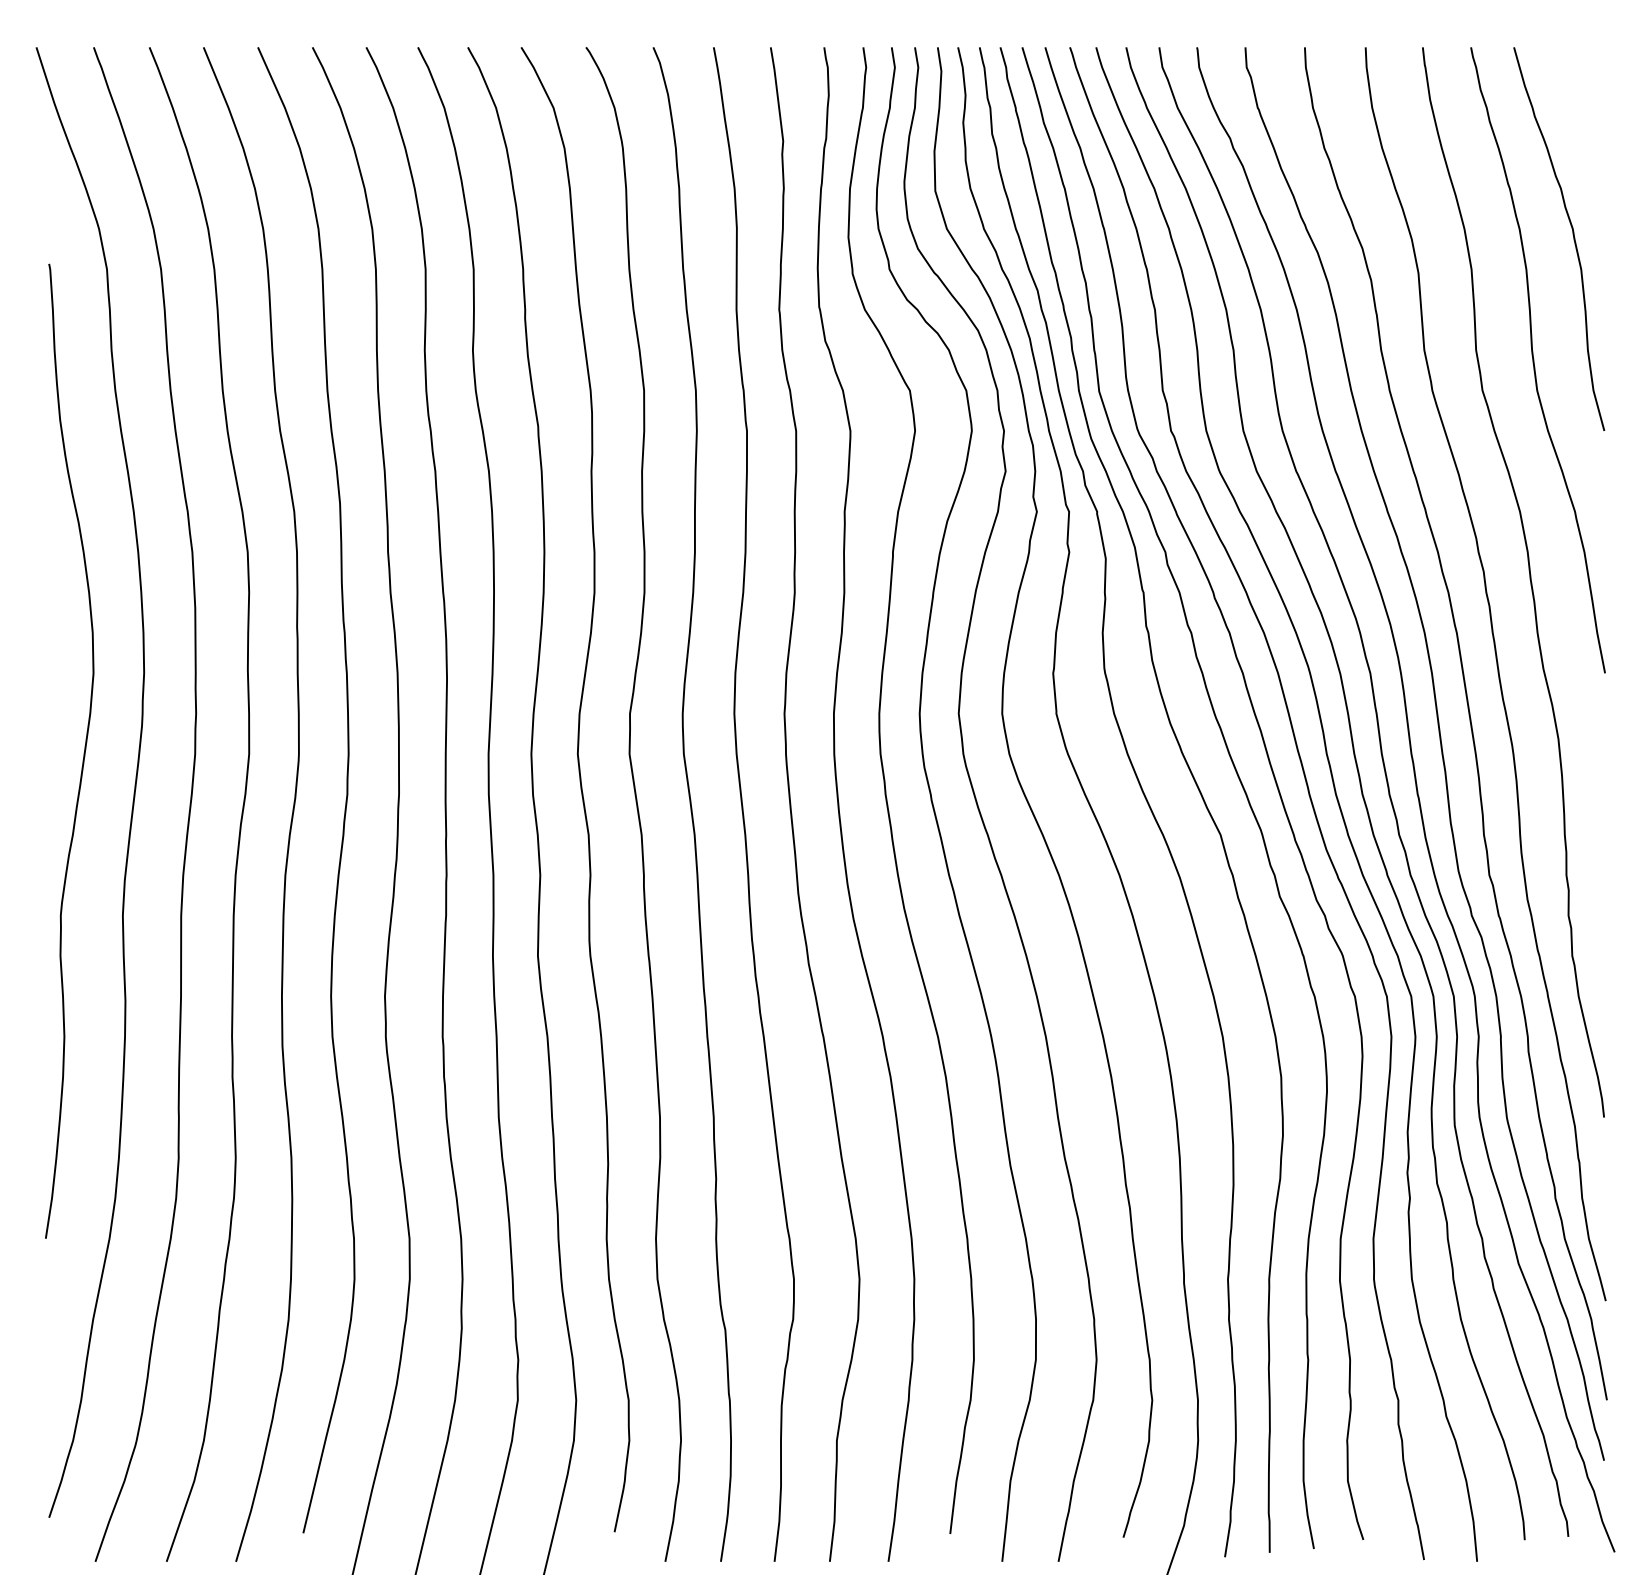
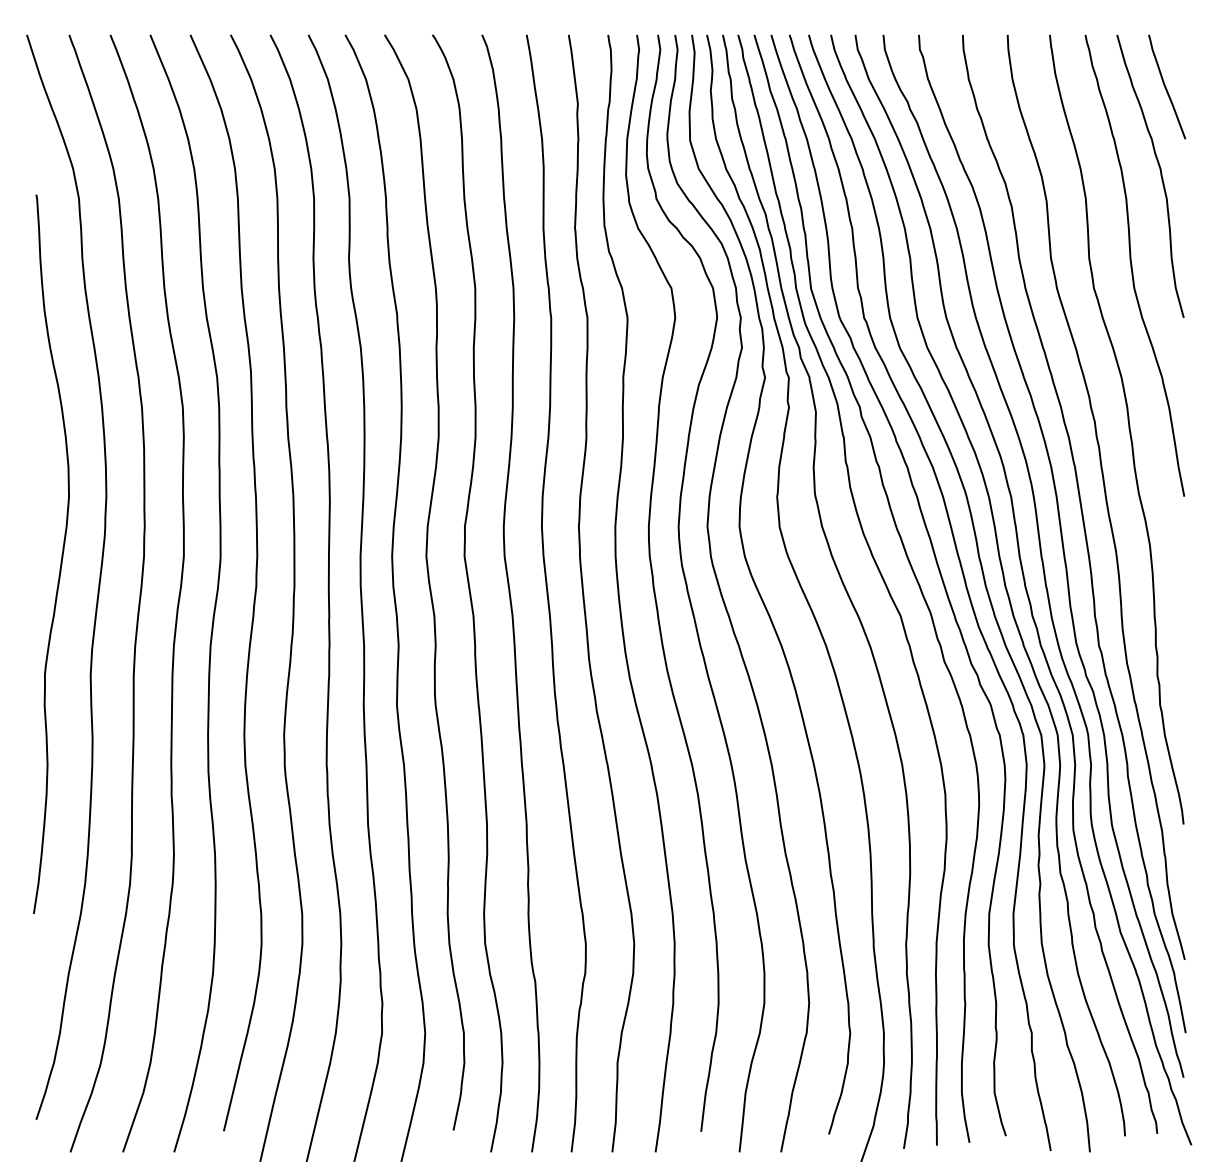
curve: (1580, 117) -> (1166, 86), added

